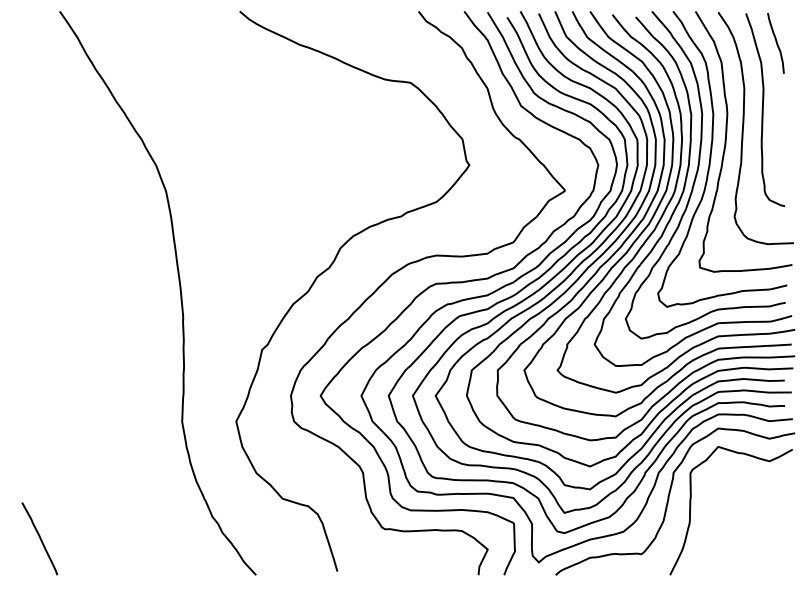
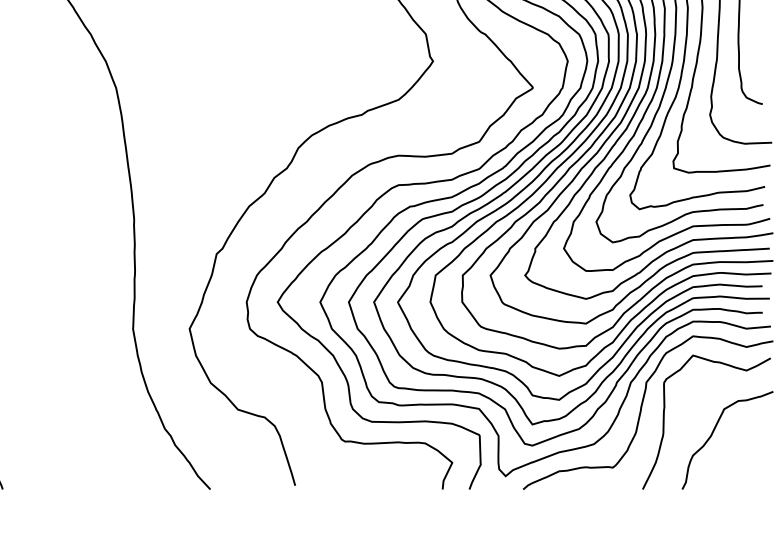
curve: (738, 520) -> (714, 432), added

